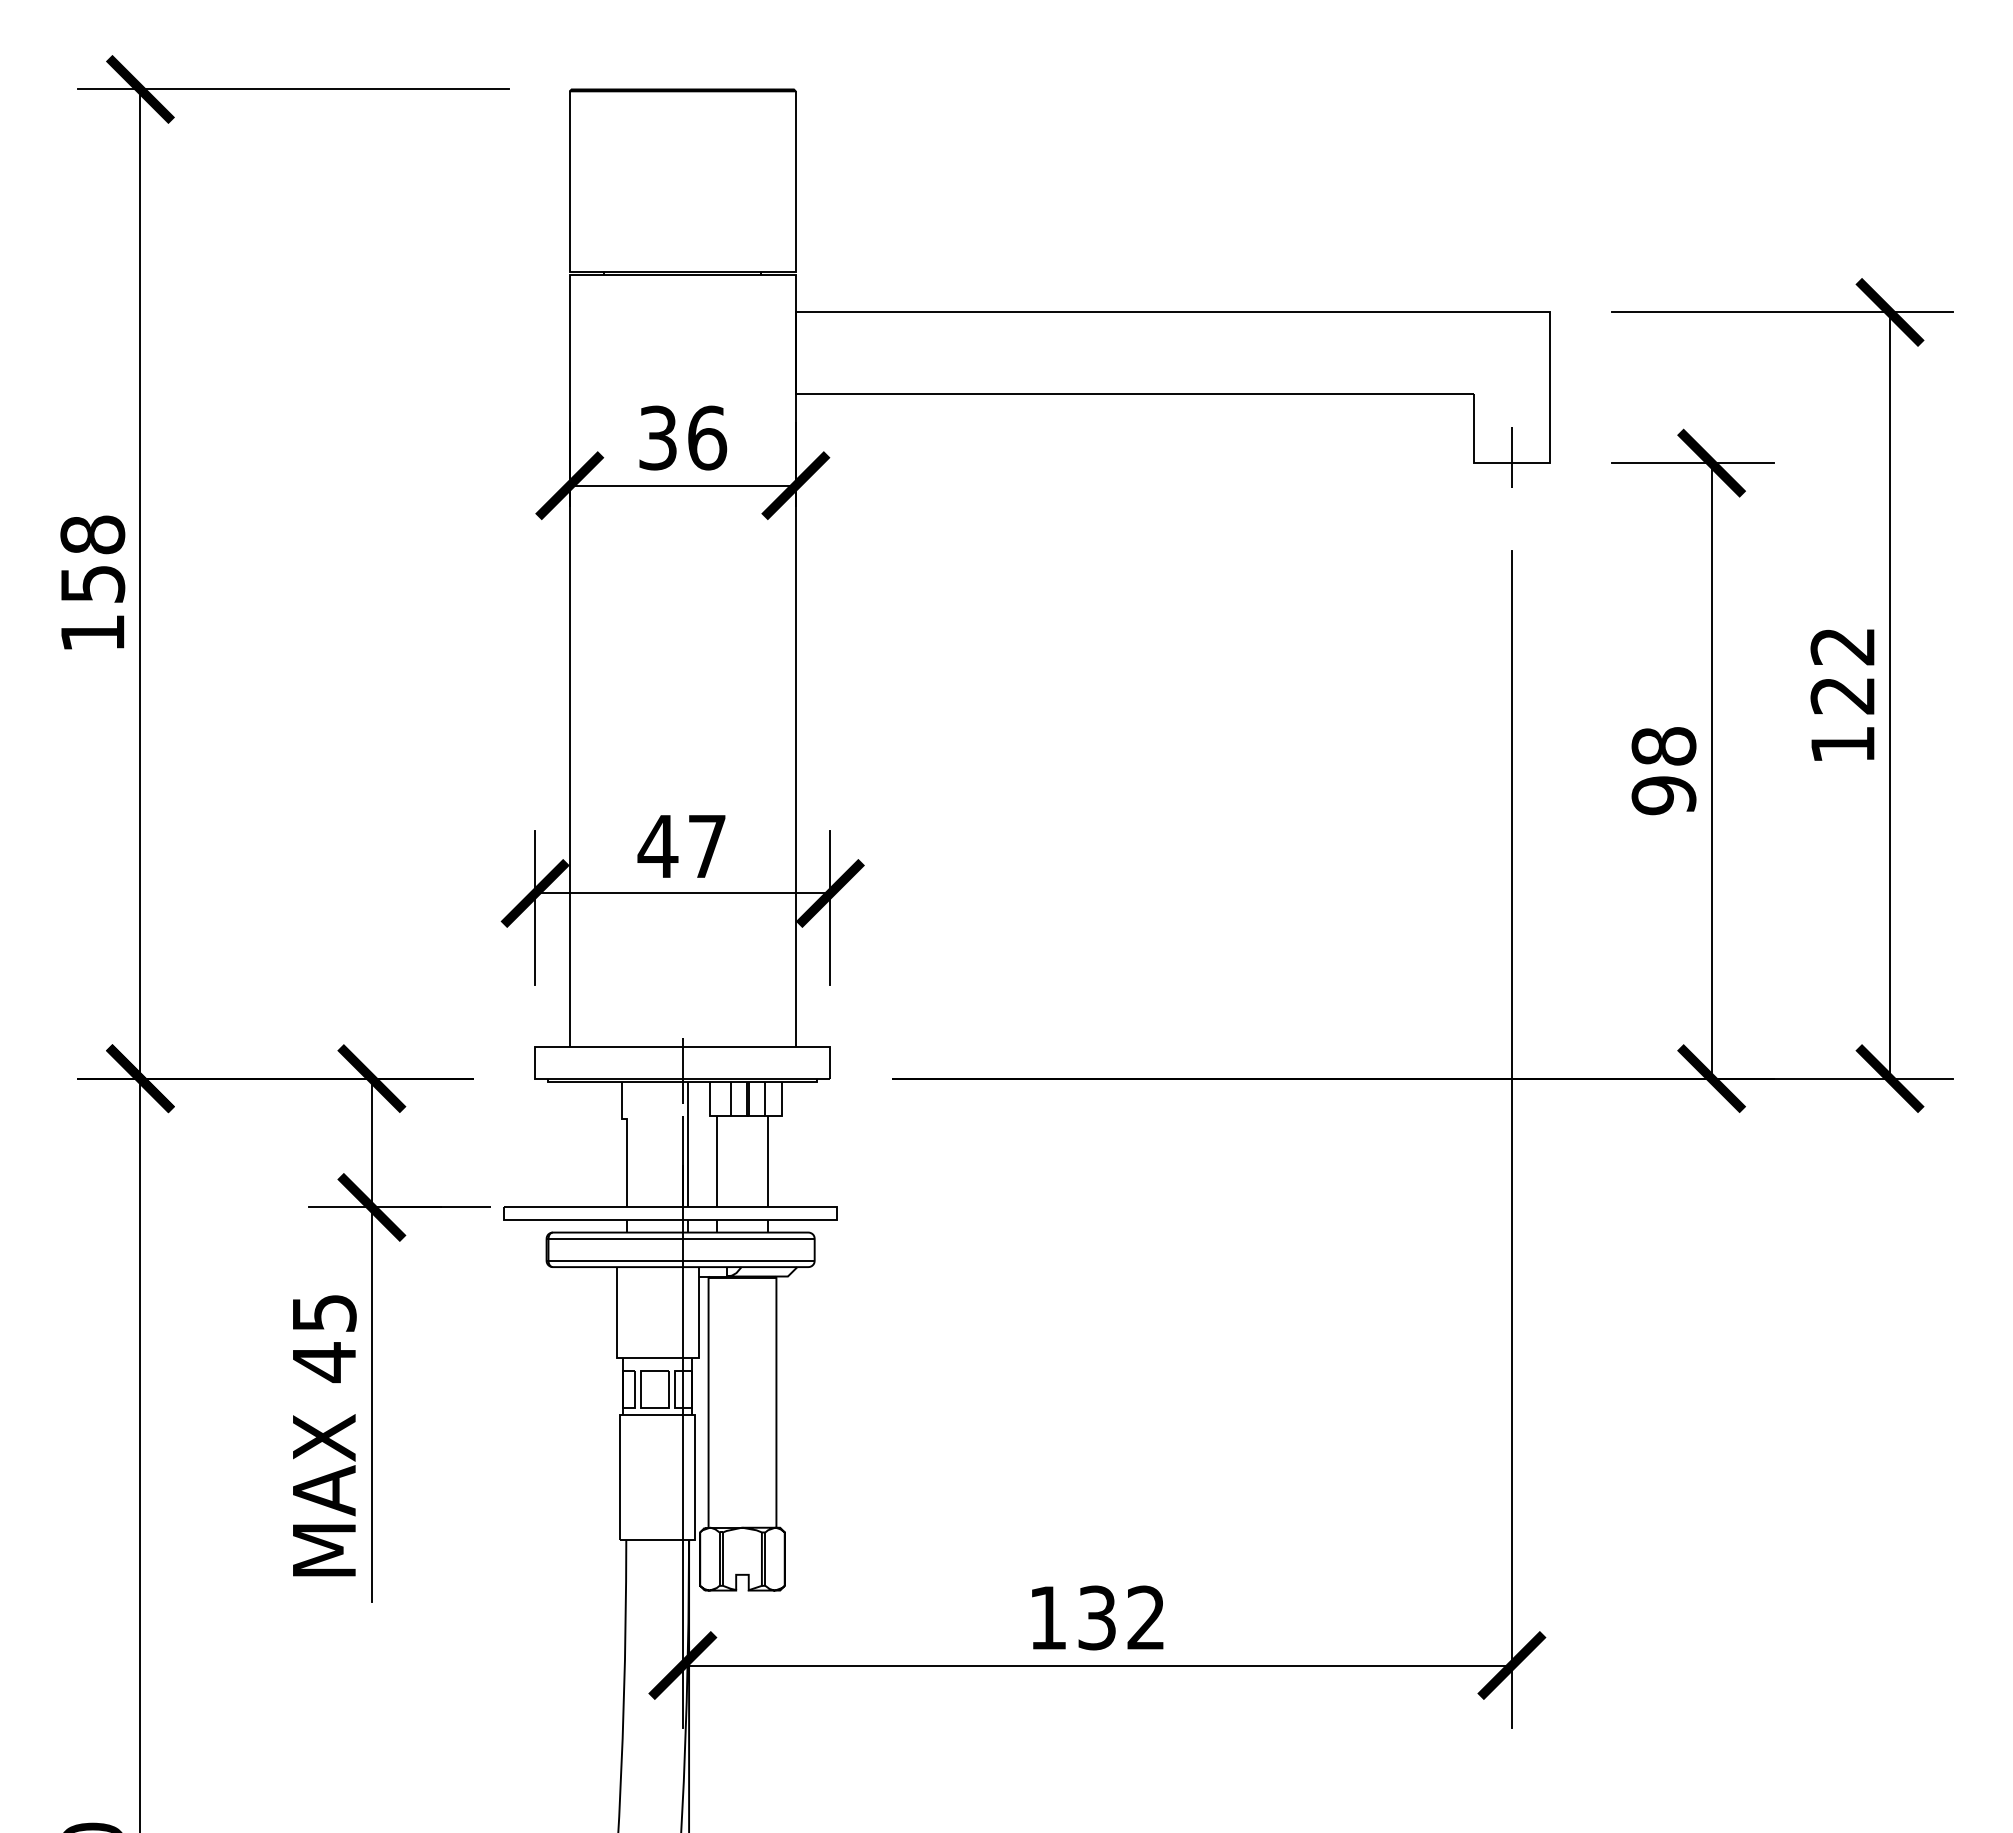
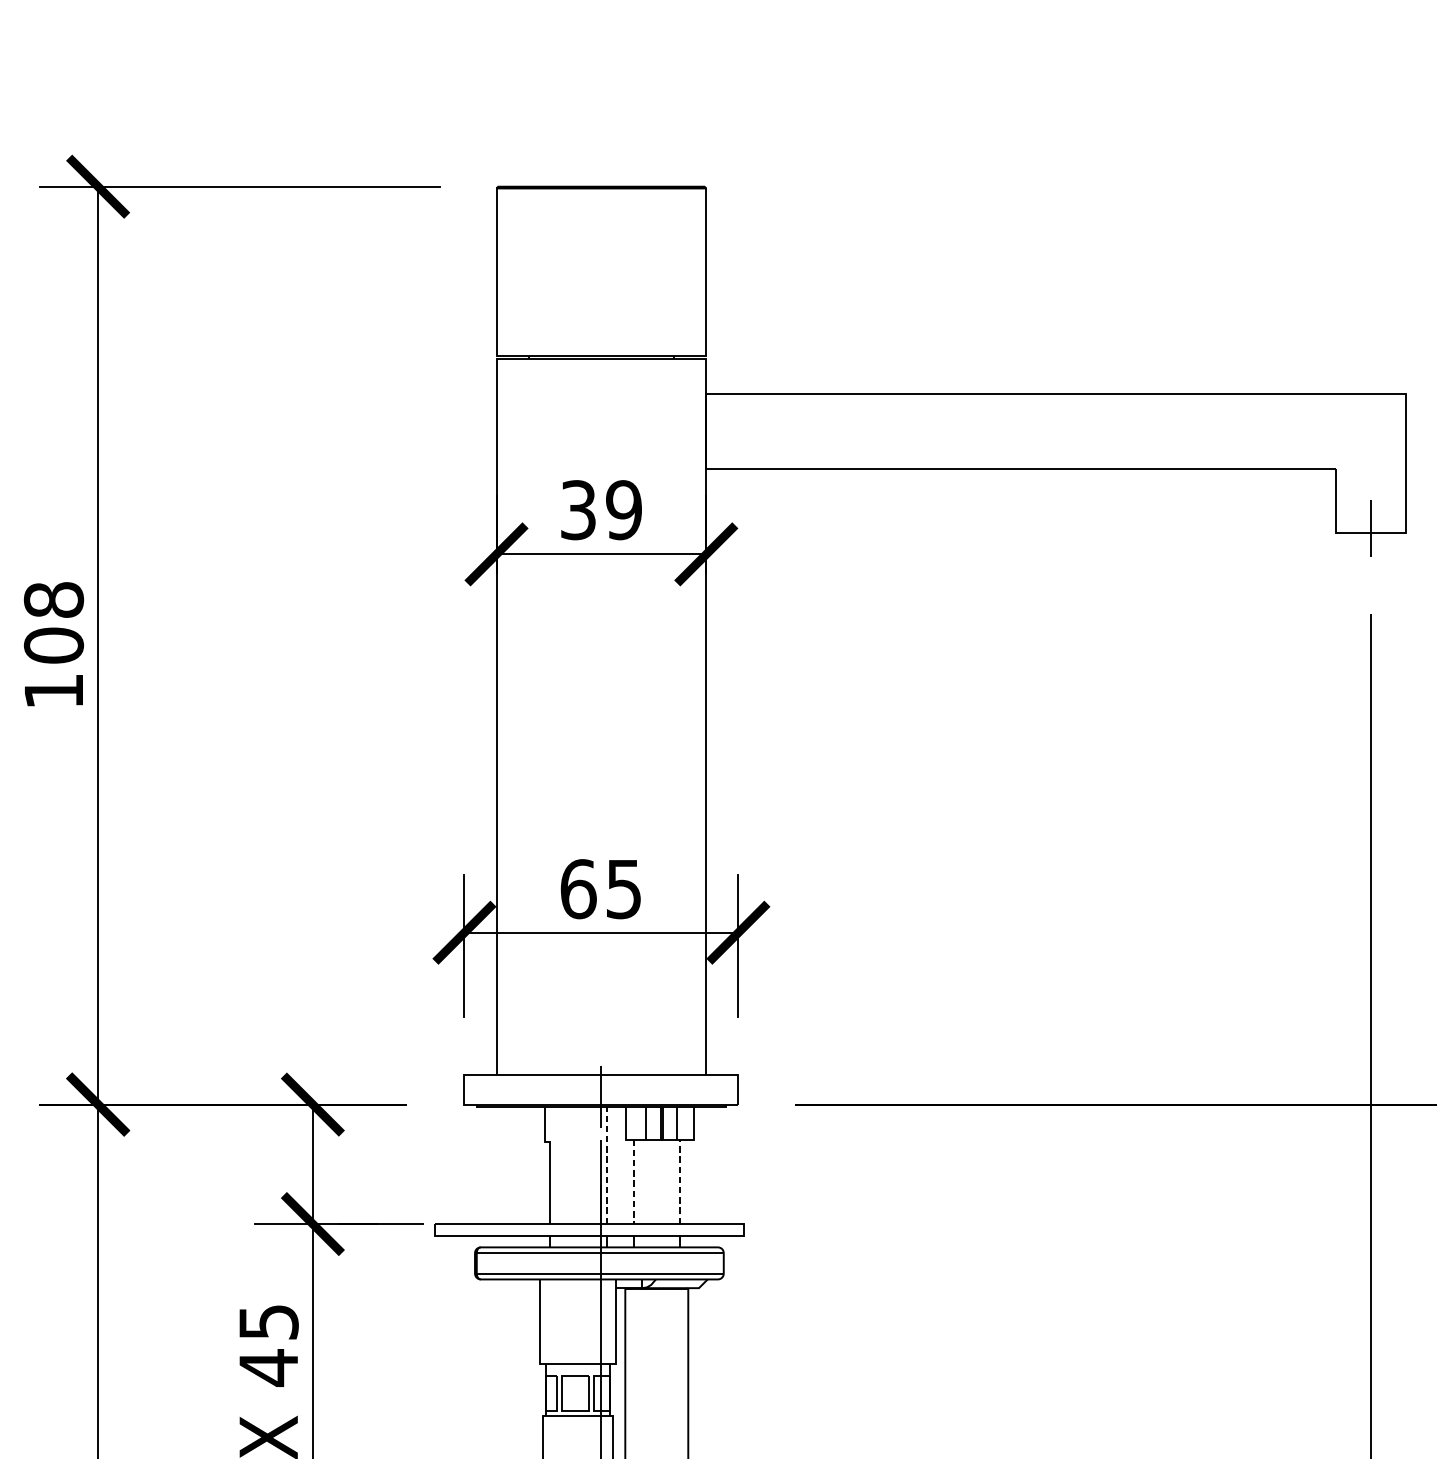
text: (707, 437) -> (624, 509), 36 -> 39
text: (92, 583) -> (53, 645), 158 -> 108
text: (681, 846) -> (600, 889), 47 -> 65
line: (688, 1144) -> (606, 1165), solid -> dashed
line: (717, 1161) -> (633, 1181), solid -> dashed
line: (767, 1161) -> (679, 1181), solid -> dashed

